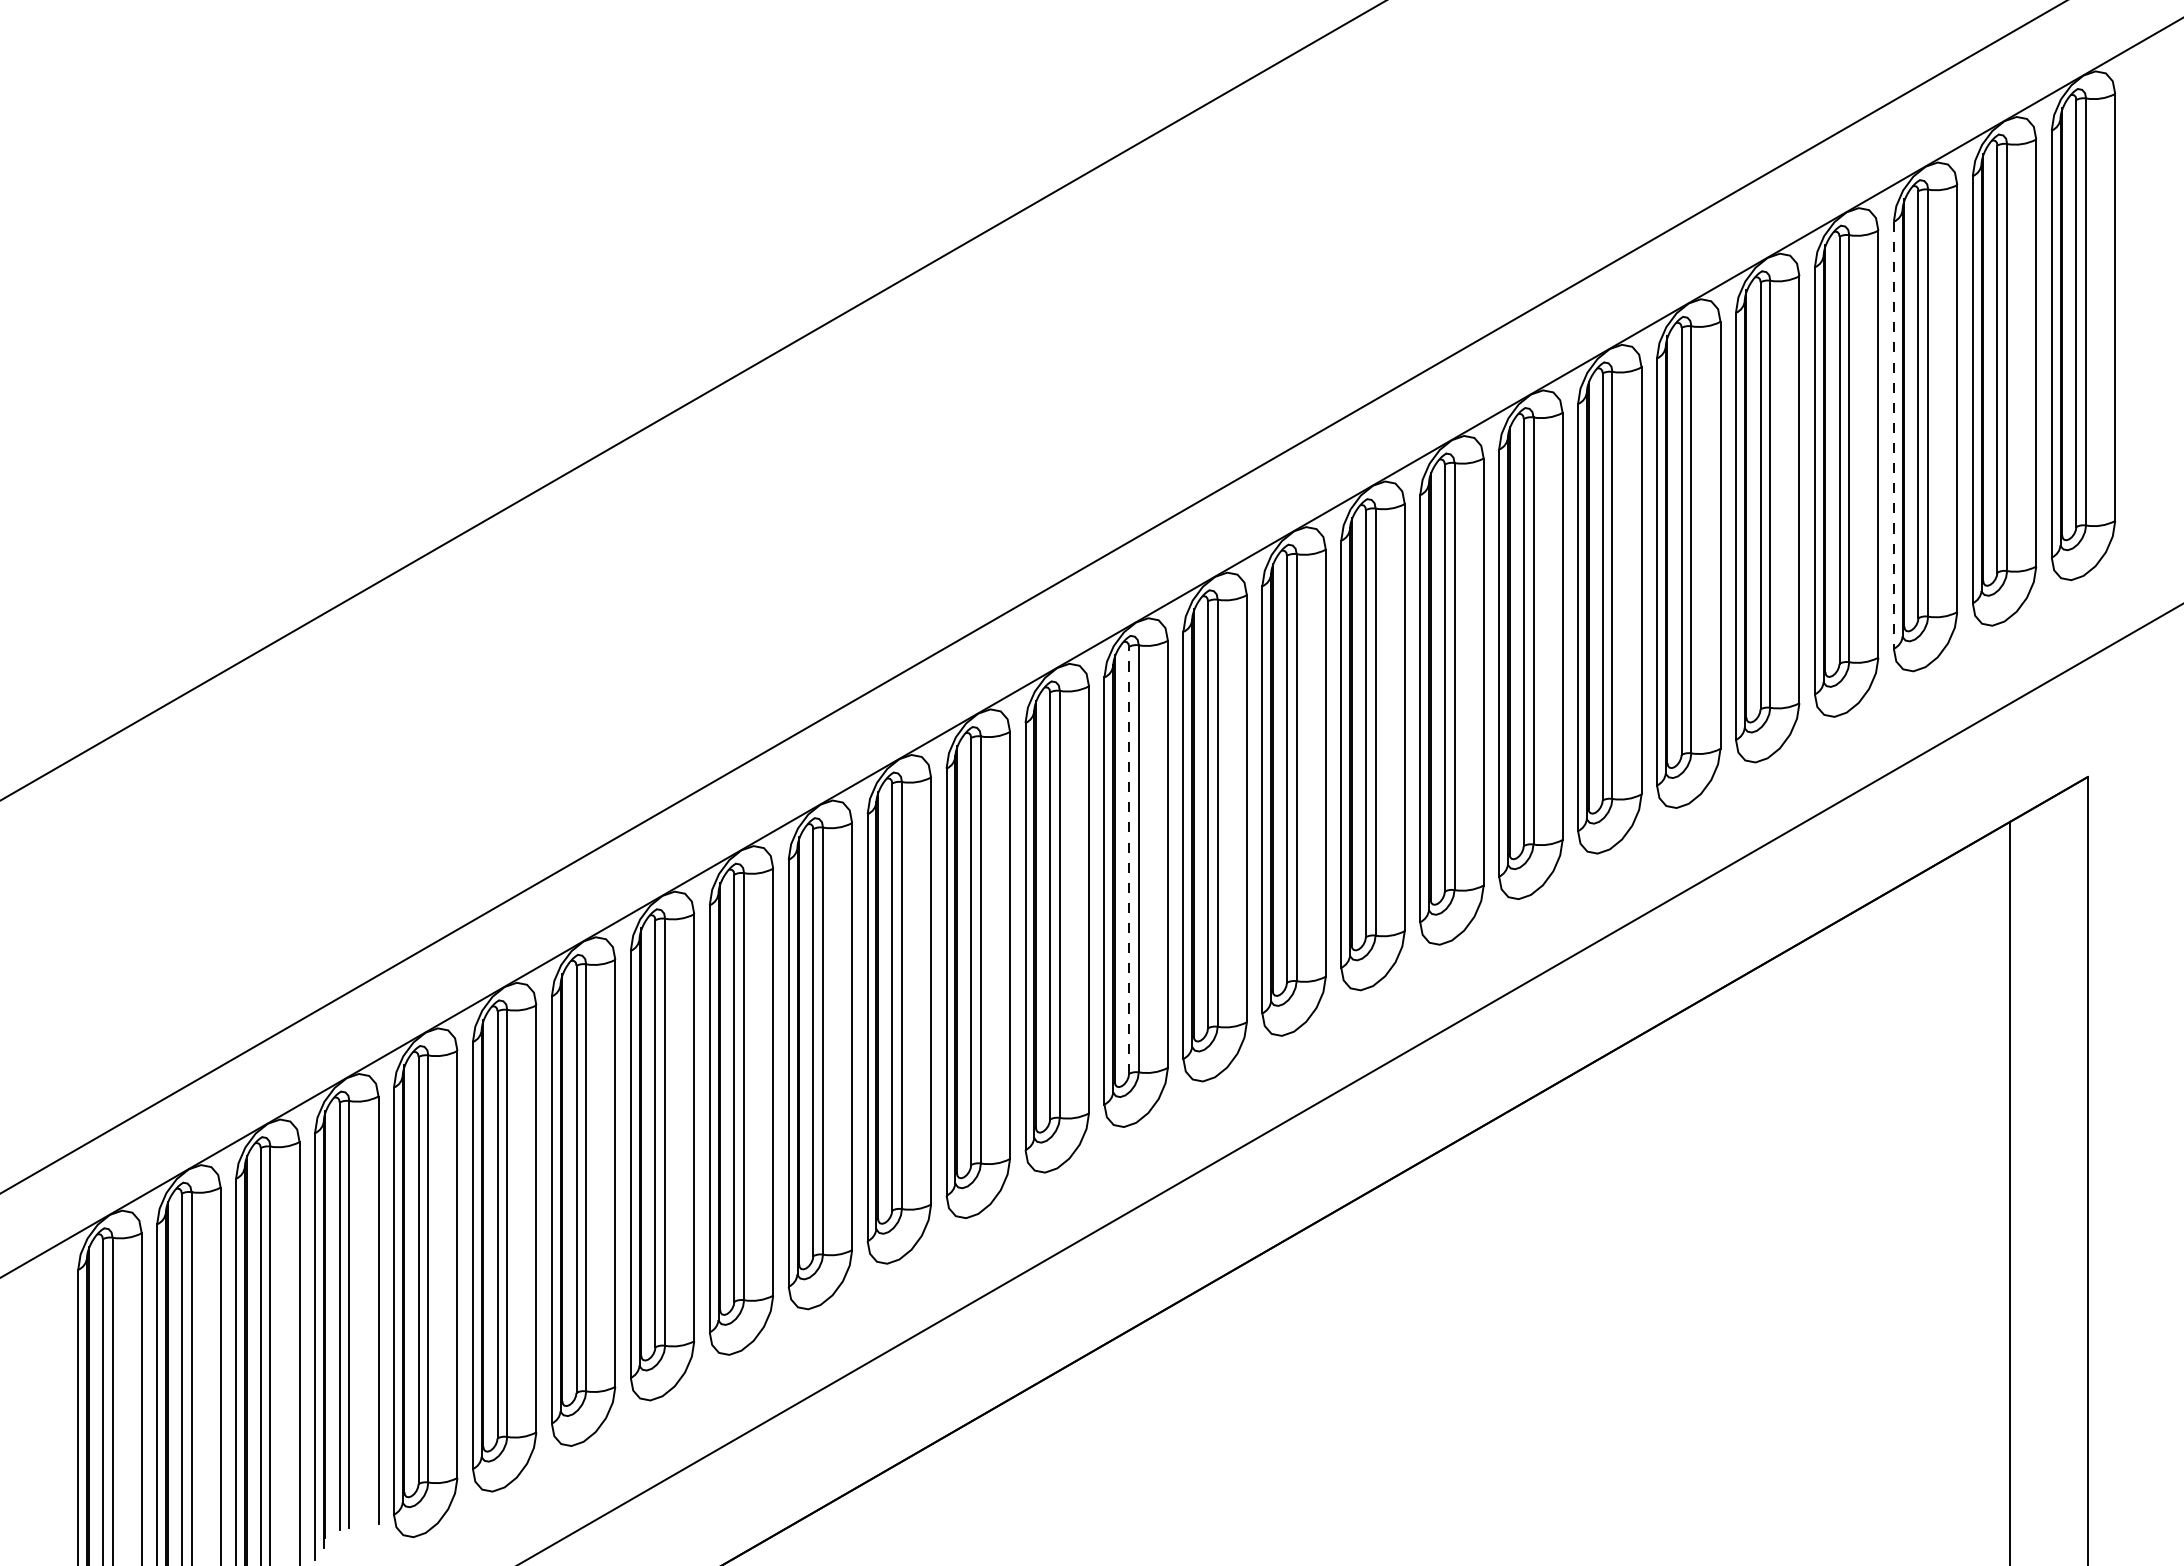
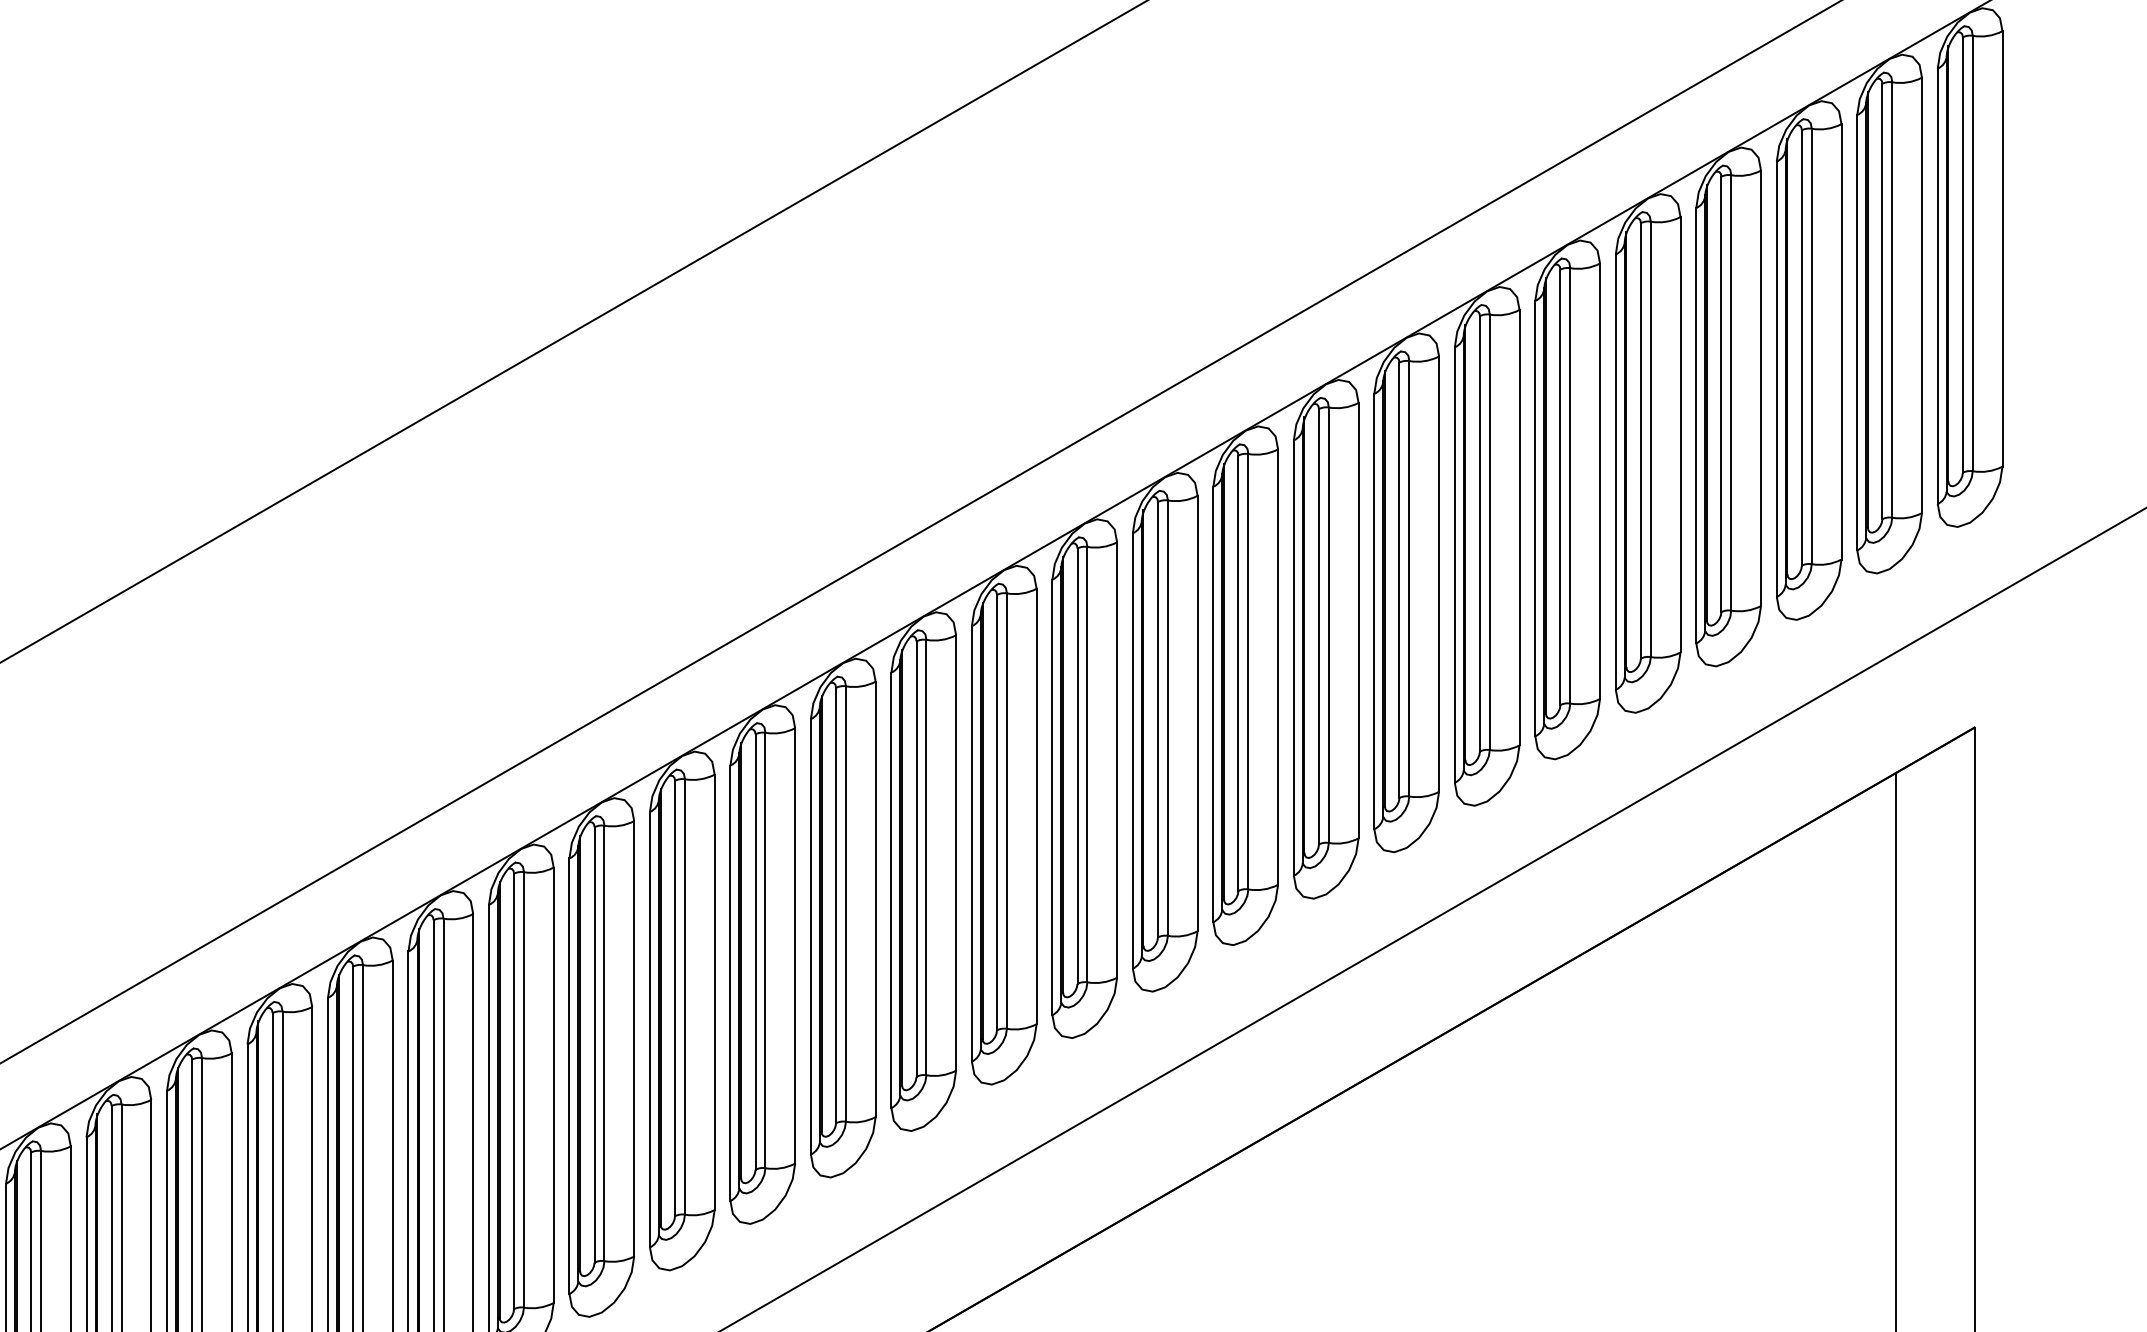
line: (1893, 435) -> (1776, 379), dashed -> solid
line: (1129, 860) -> (997, 812), dashed -> solid

